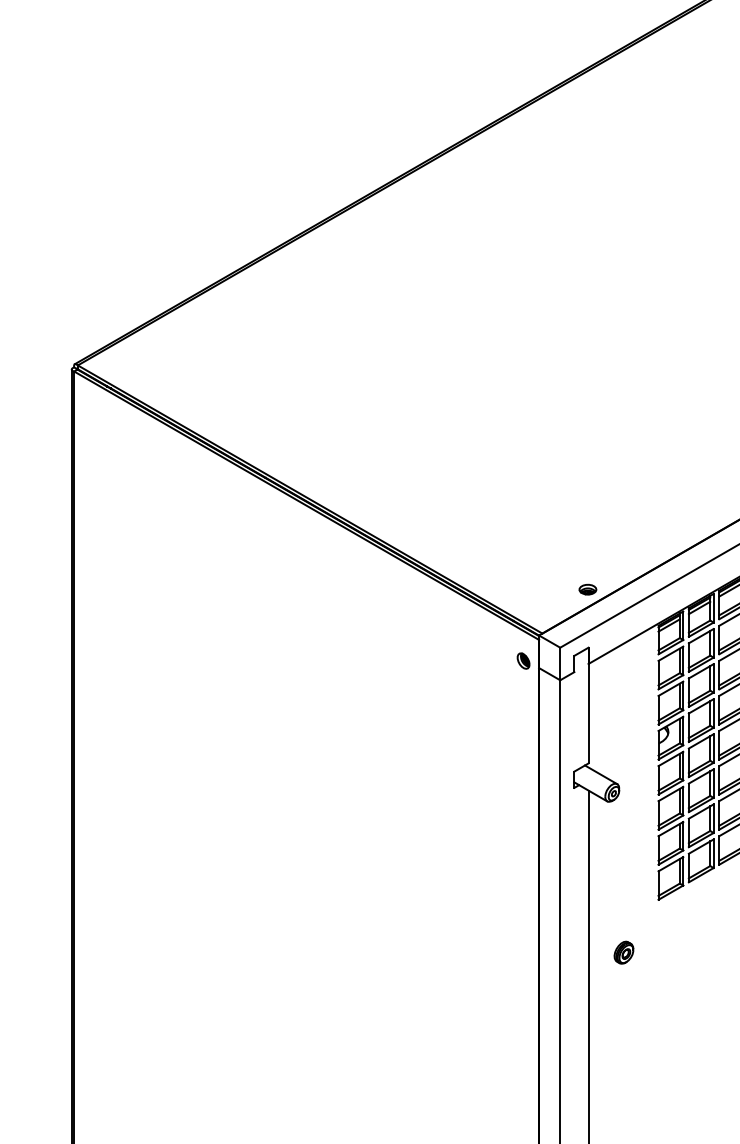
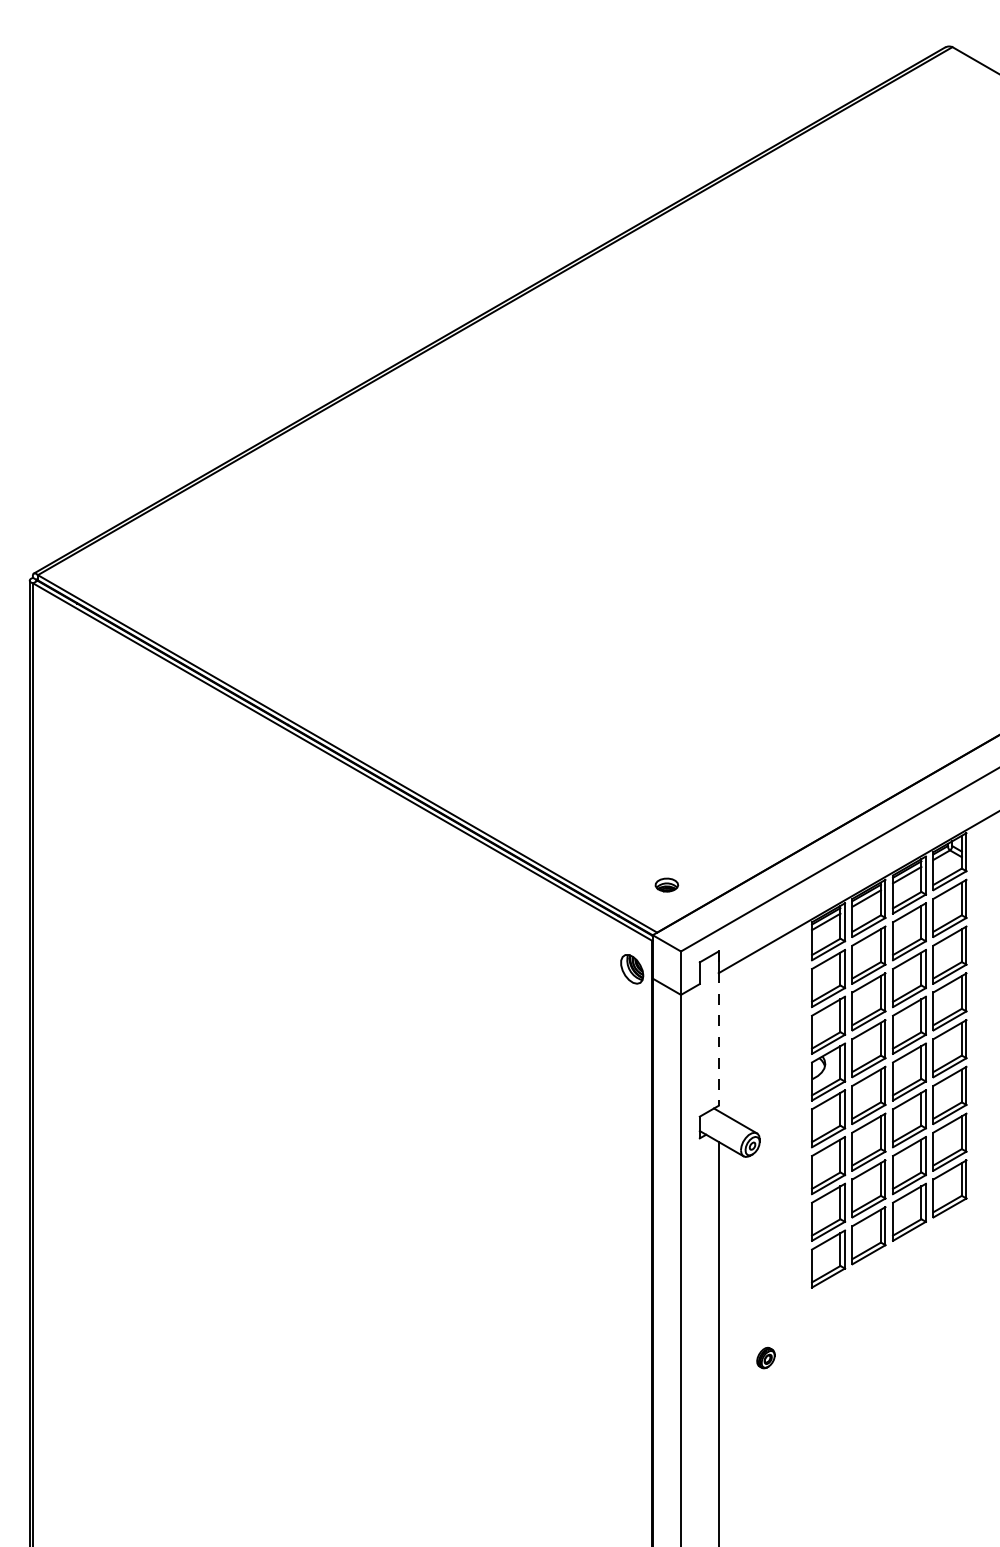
part: (587, 589) -> (666, 884), moved
part: (523, 661) -> (631, 969), size x1.4
line: (588, 706) -> (718, 1029), solid -> dashed
part: (623, 952) -> (765, 1357), size x0.7

